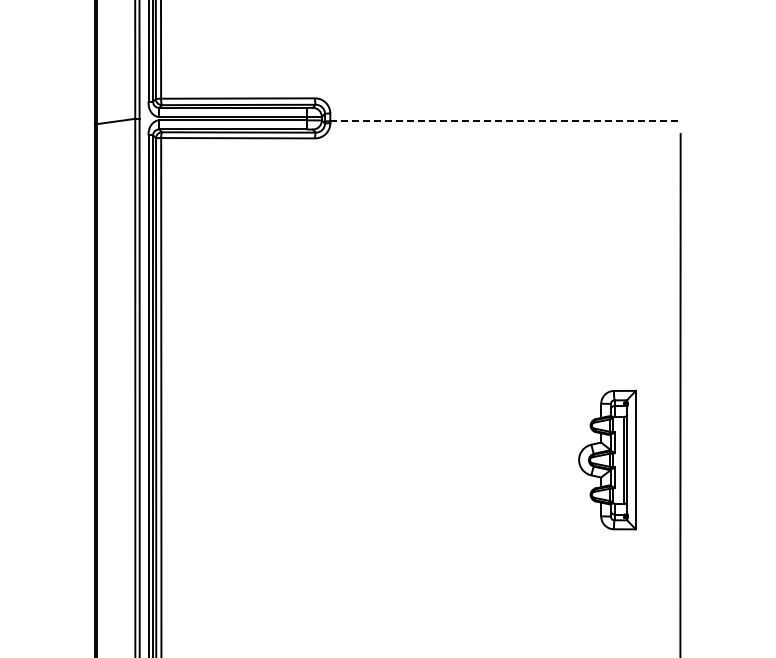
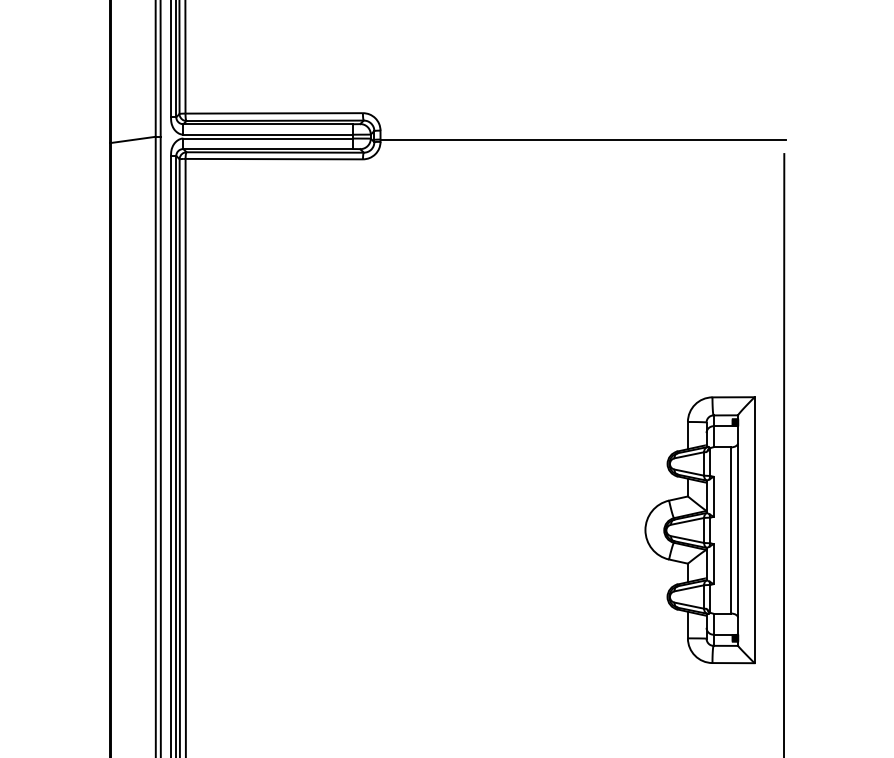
line: (506, 121) -> (583, 139), dashed -> solid
part: (607, 459) -> (699, 529), size x1.67

